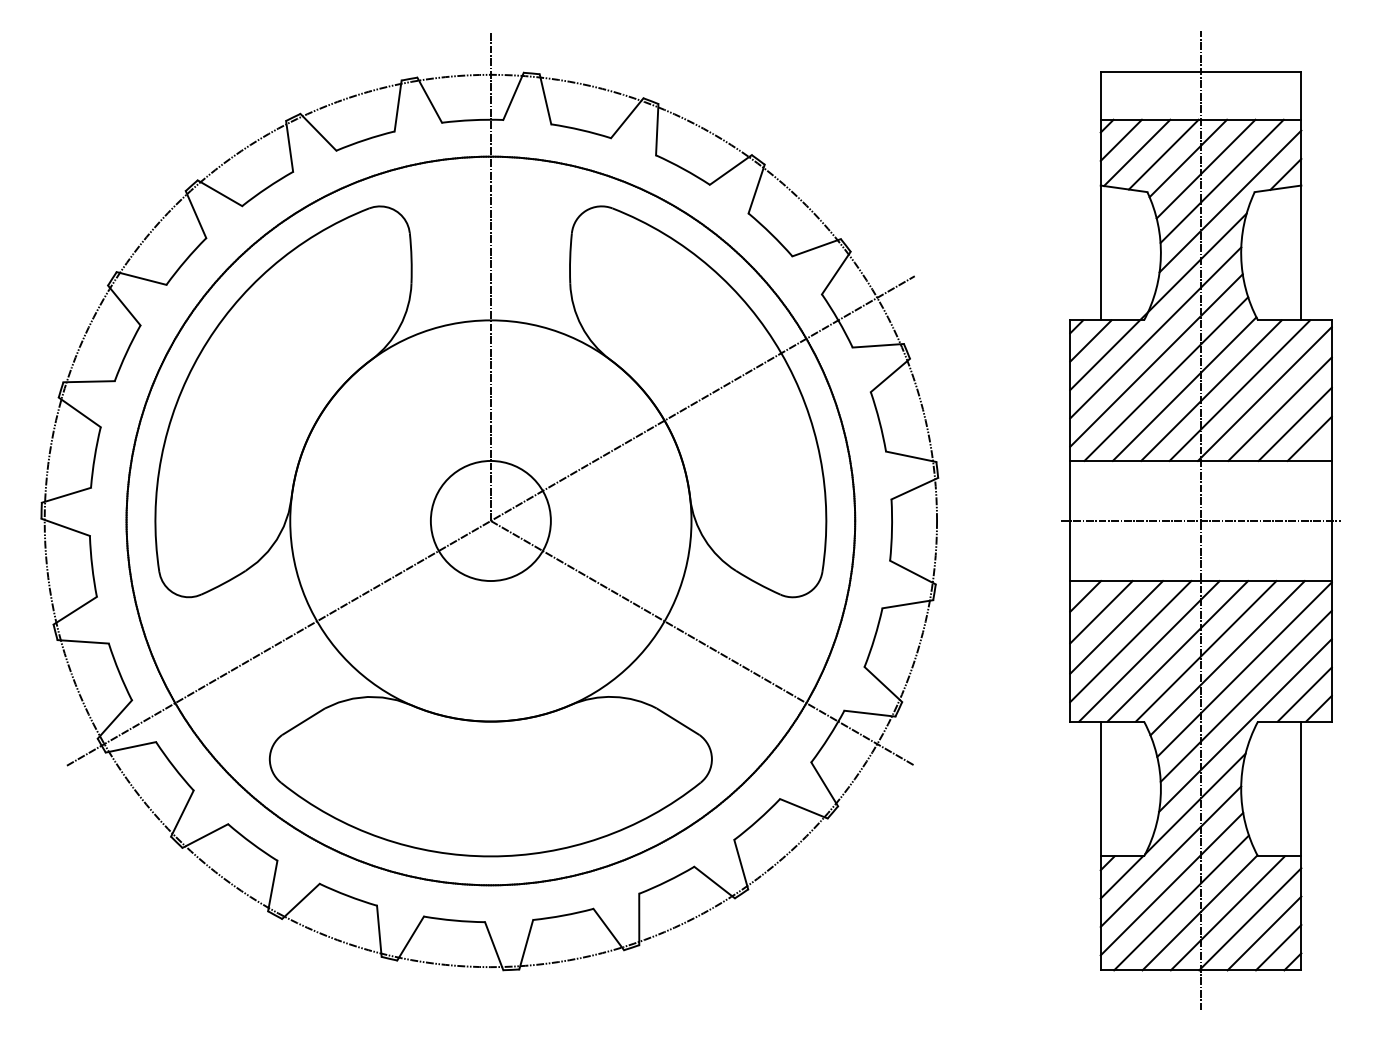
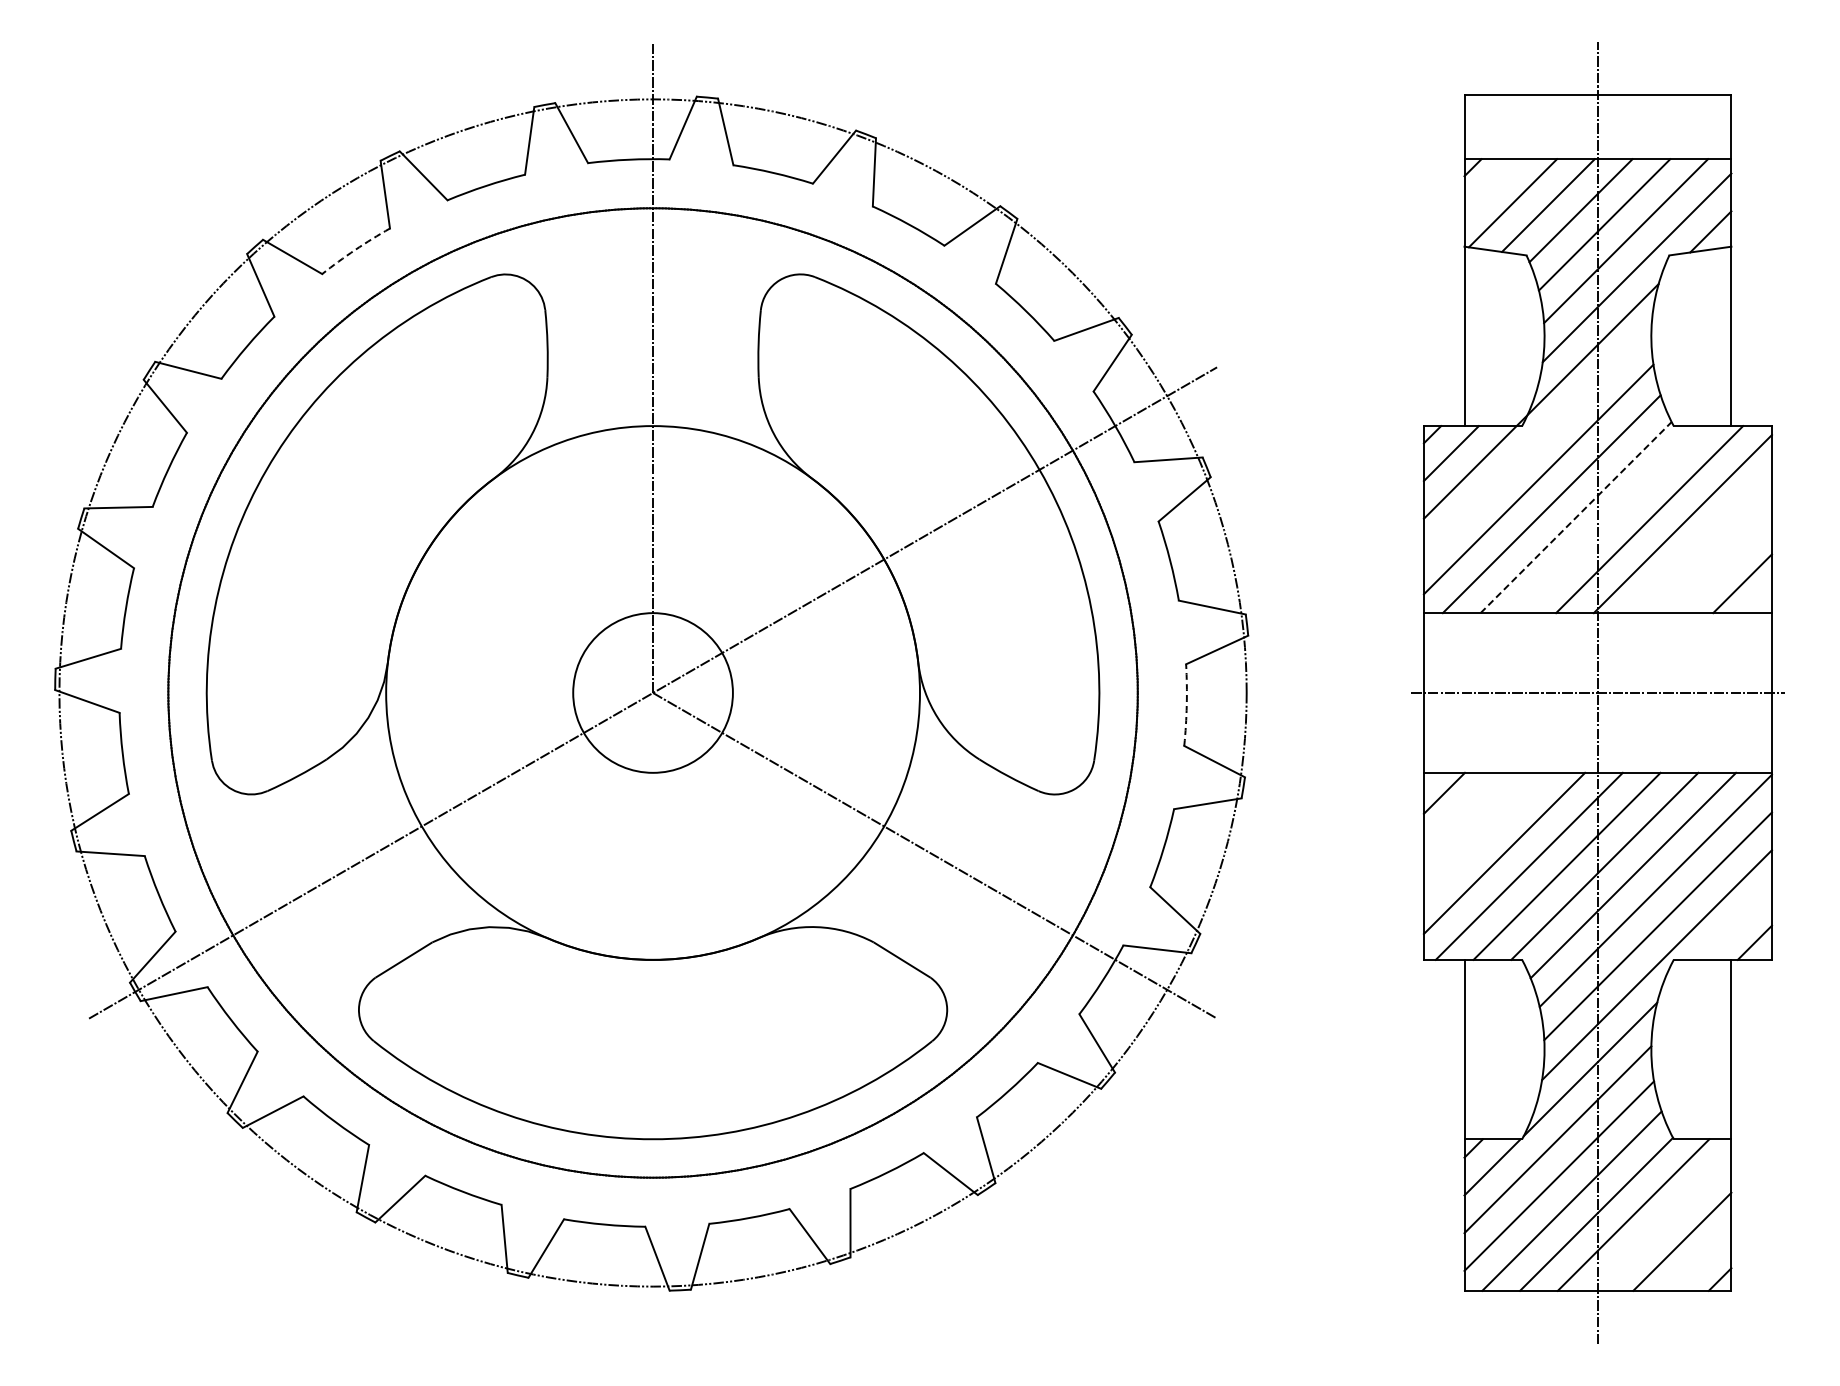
line: (1121, 140) -> (1491, 186), removed
arc: (267, 187) -> (355, 249), solid -> dashed
line: (1155, 332) -> (1537, 442), removed
line: (1184, 389) -> (1576, 517), solid -> dashed
line: (1211, 390) -> (1611, 519), removed
line: (1279, 409) -> (1702, 544), removed
line: (1294, 424) -> (1722, 564), removed
arc: (891, 530) -> (1186, 705), solid -> dashed
line: (1101, 611) -> (1465, 813), removed
line: (1116, 627) -> (1485, 834), removed
line: (1304, 694) -> (1735, 923), removed
line: (1250, 918) -> (1663, 1222), removed
line: (1278, 947) -> (1701, 1260), removed

